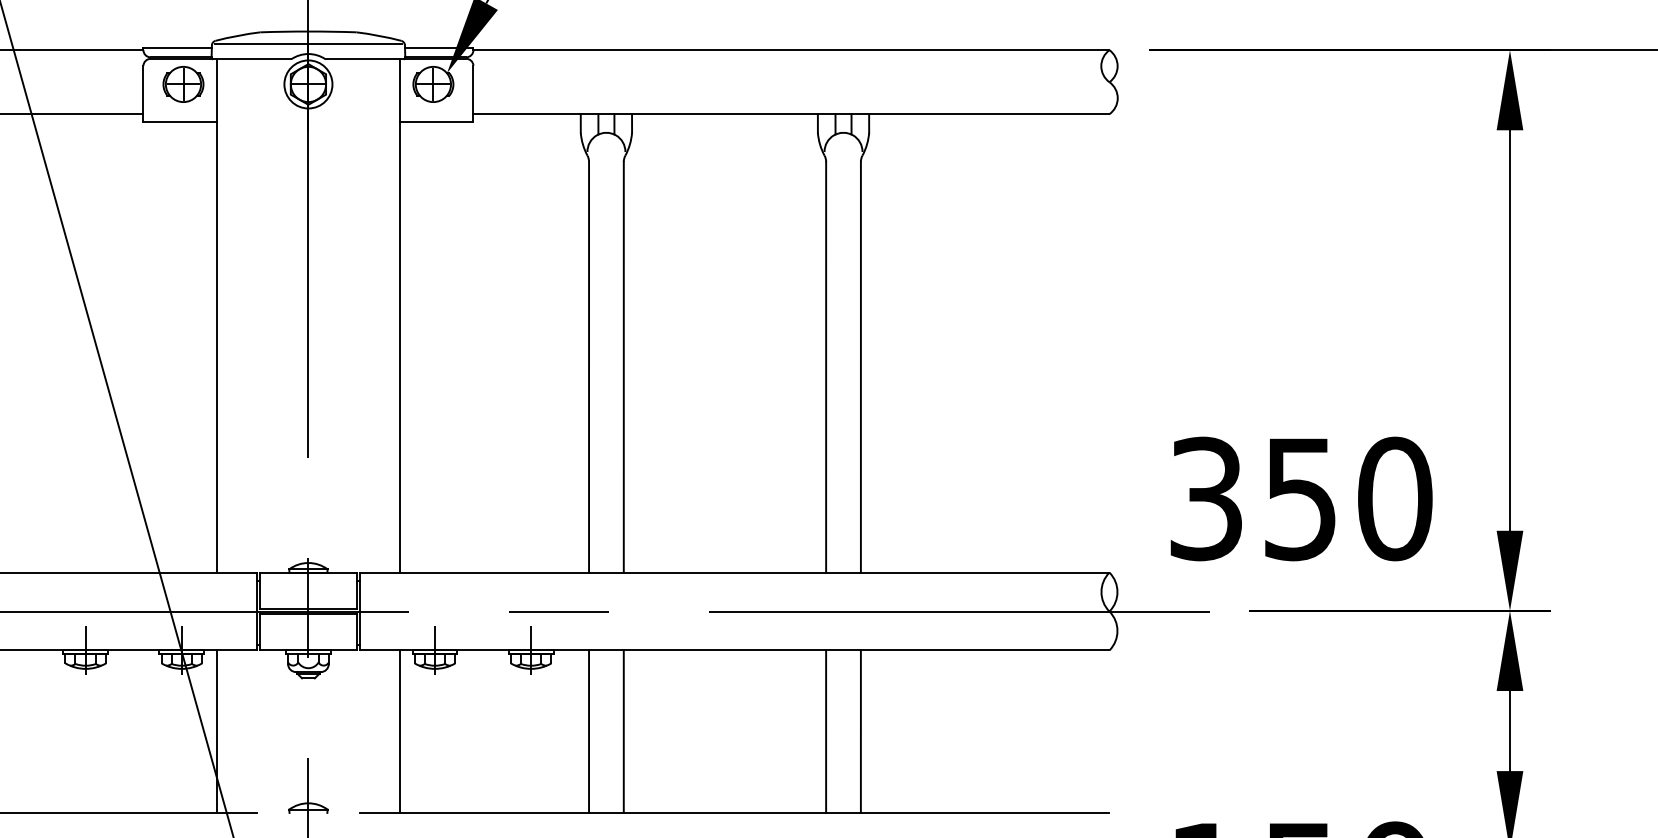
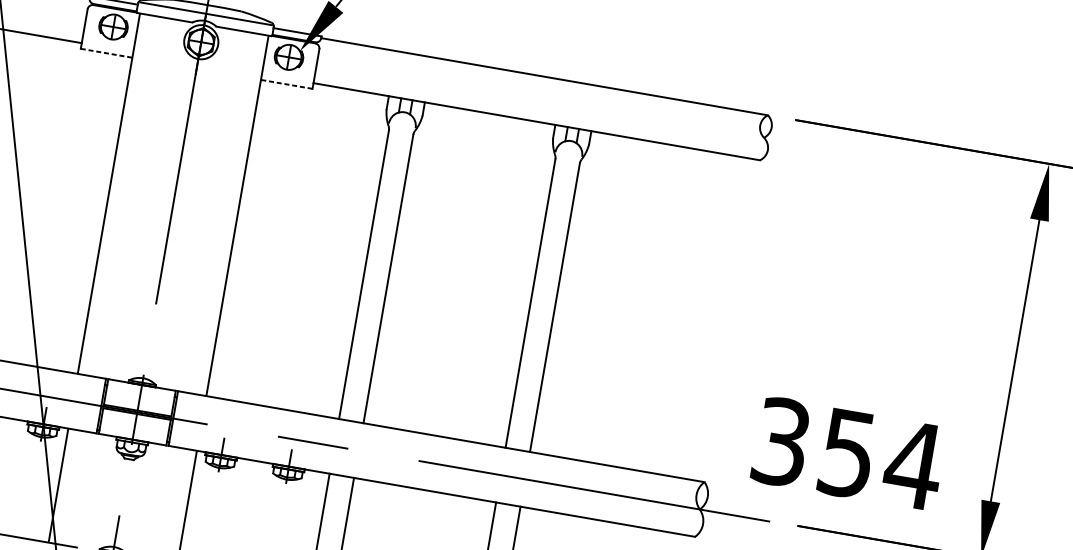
line: (180, 122) -> (106, 53), solid -> dashed
line: (436, 122) -> (286, 84), solid -> dashed
text: (1394, 498) -> (913, 464), 350 -> 354

